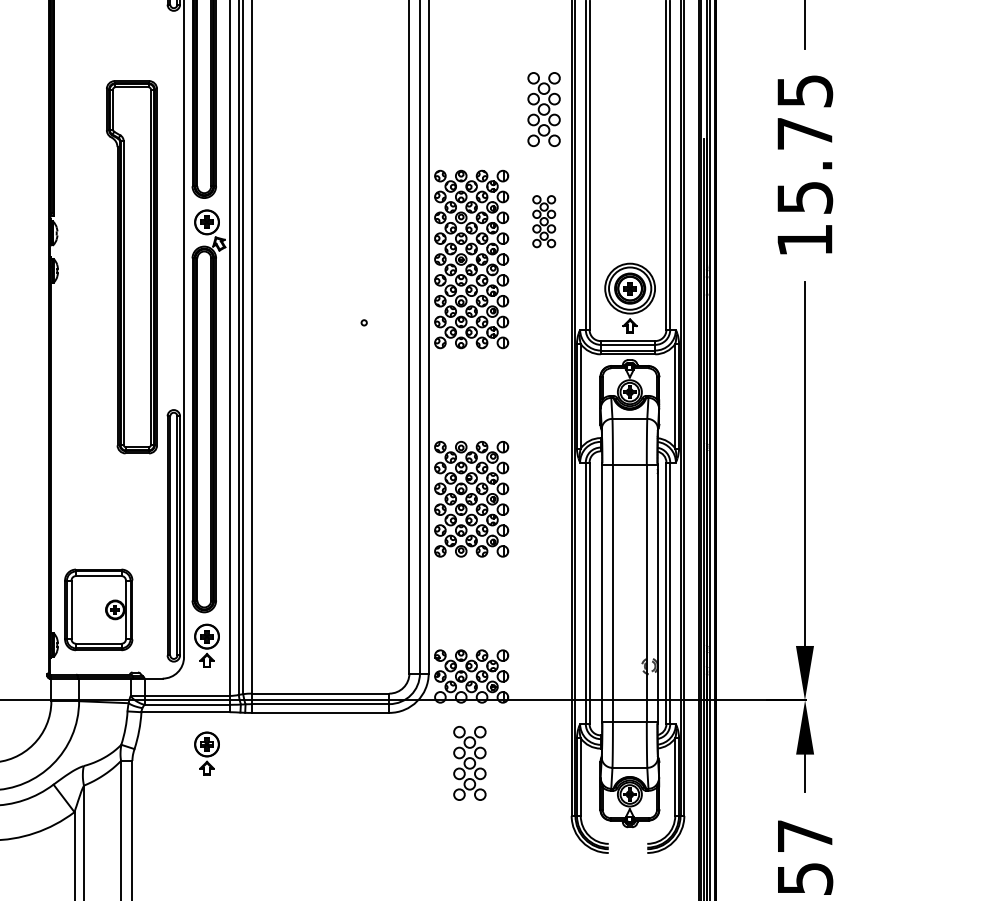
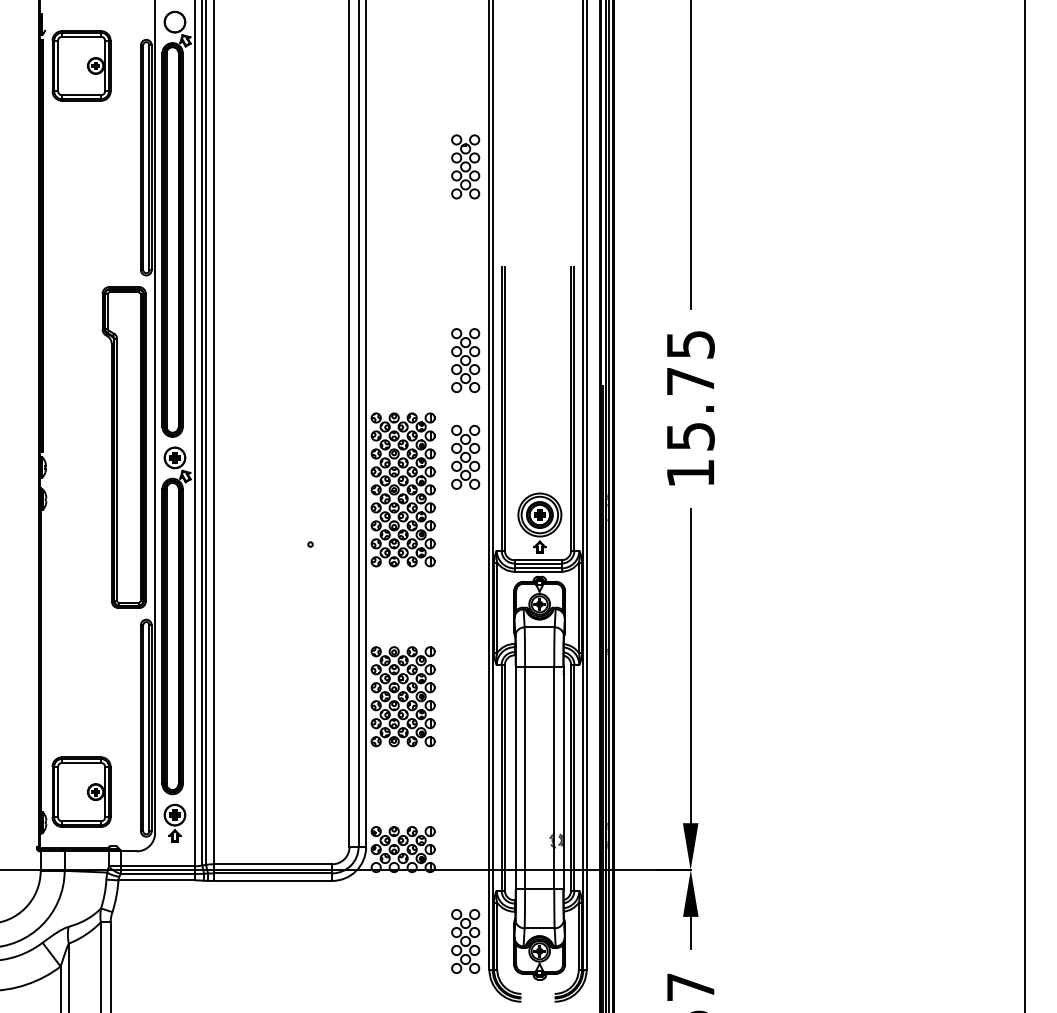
part: (543, 220) -> (465, 456), size x1.43
part: (131, 267) -> (123, 447), moved
part: (206, 754) -> (174, 916), removed
part: (469, 763) -> (465, 941), moved

